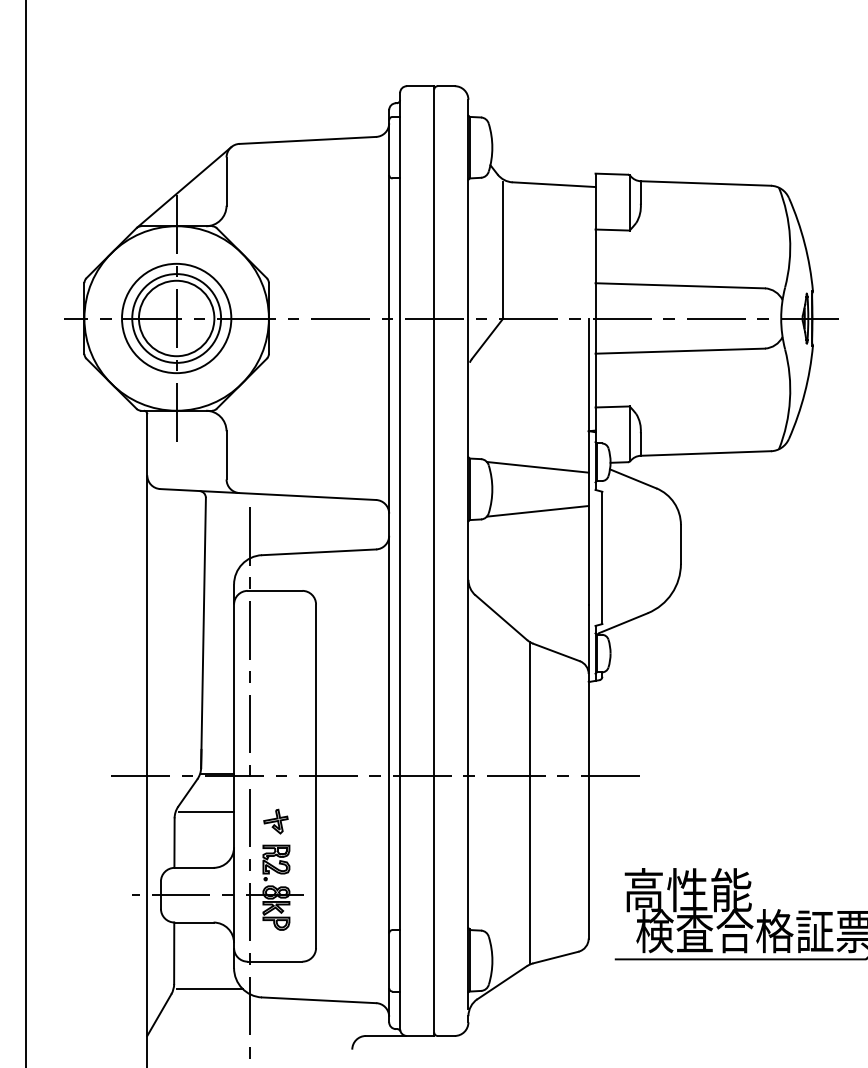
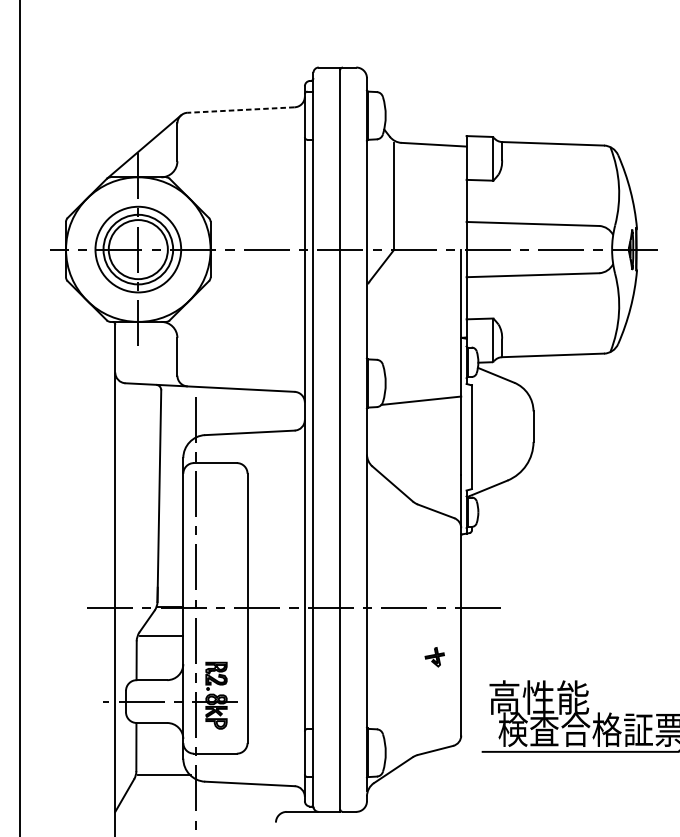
line: (307, 140) -> (240, 110), solid -> dashed
line: (537, 467) -> (421, 366), removed
line: (529, 803) -> (414, 629), removed
part: (275, 821) -> (434, 657), moved

